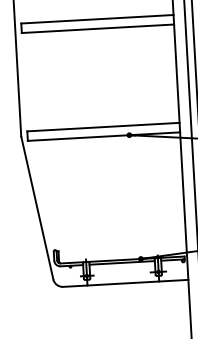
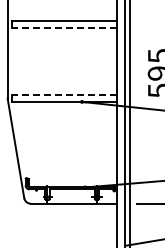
line: (97, 28) -> (64, 27), solid -> dashed
line: (103, 127) -> (64, 95), solid -> dashed

